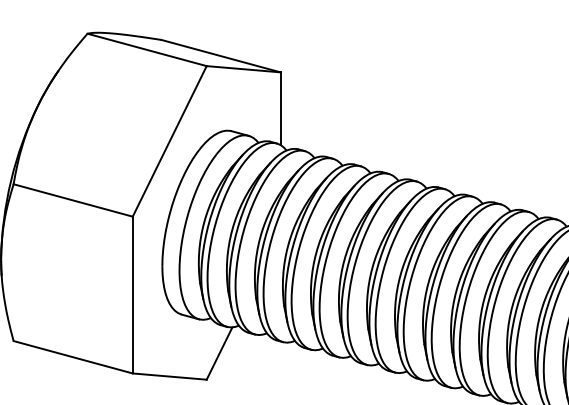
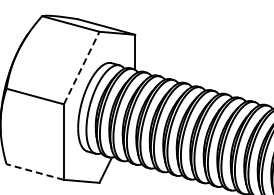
line: (169, 140) -> (81, 67), solid -> dashed
line: (73, 358) -> (35, 172), solid -> dashed

